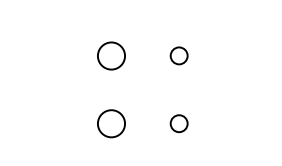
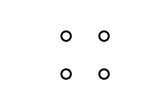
circle: (110, 54) -> (65, 35), size x0.62
circle: (110, 122) -> (65, 73), size x0.62

